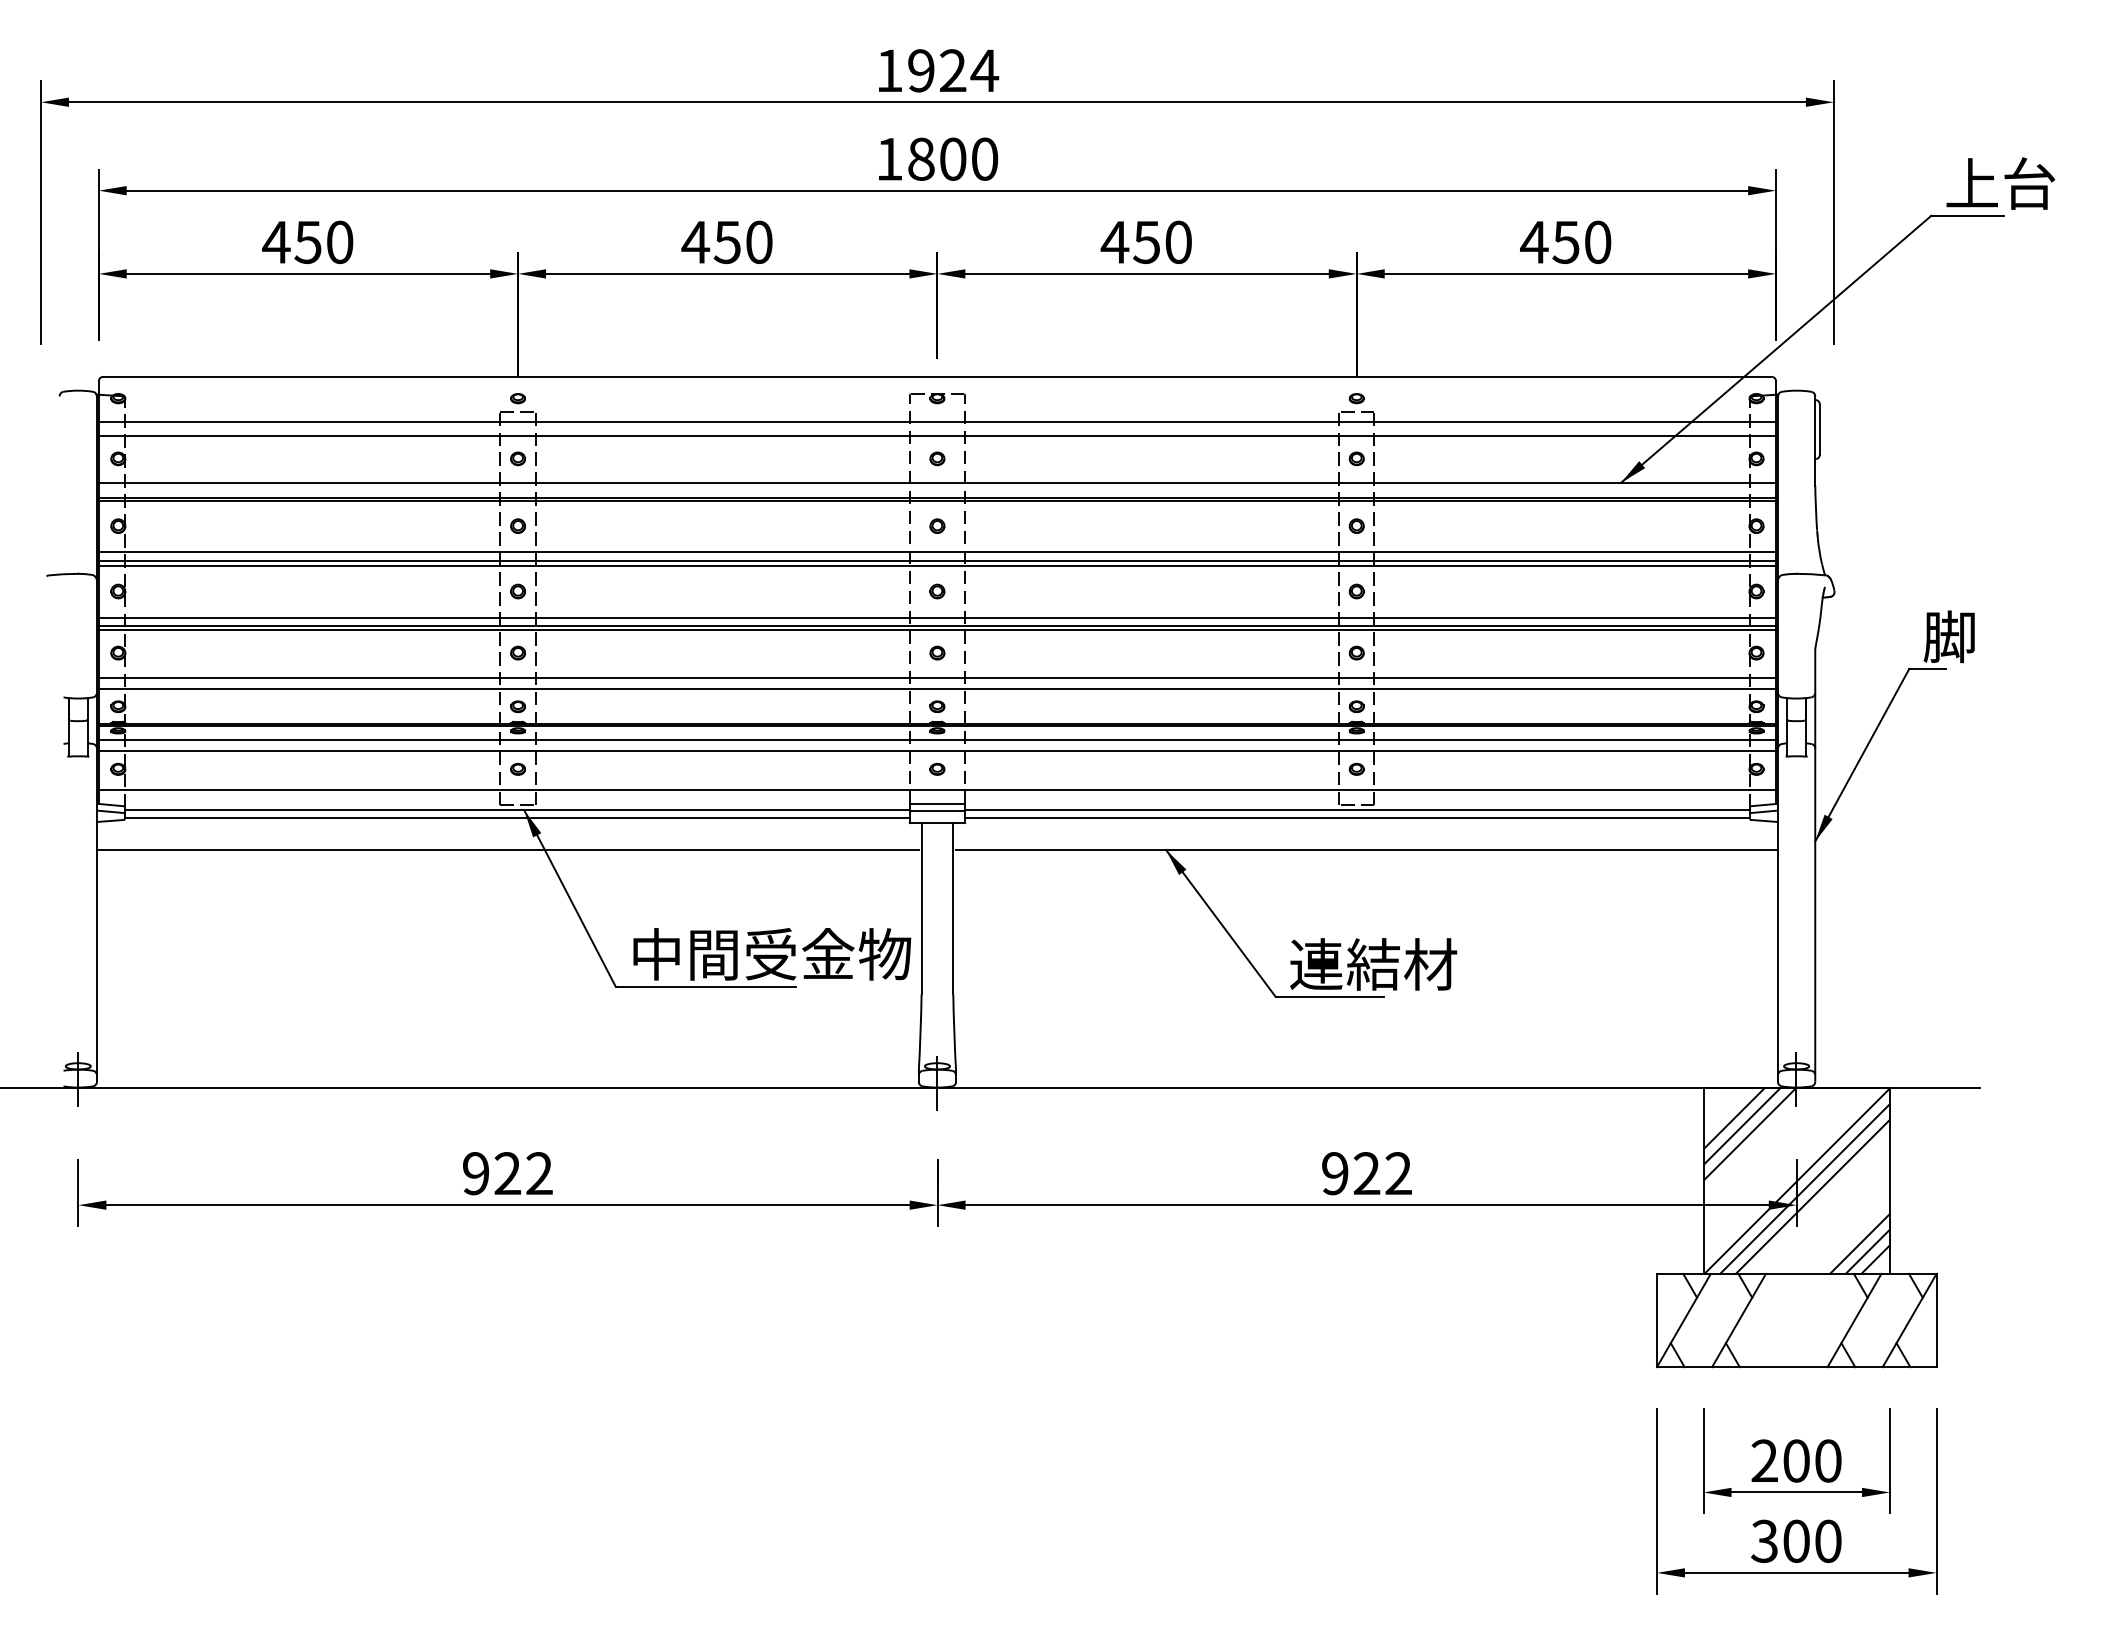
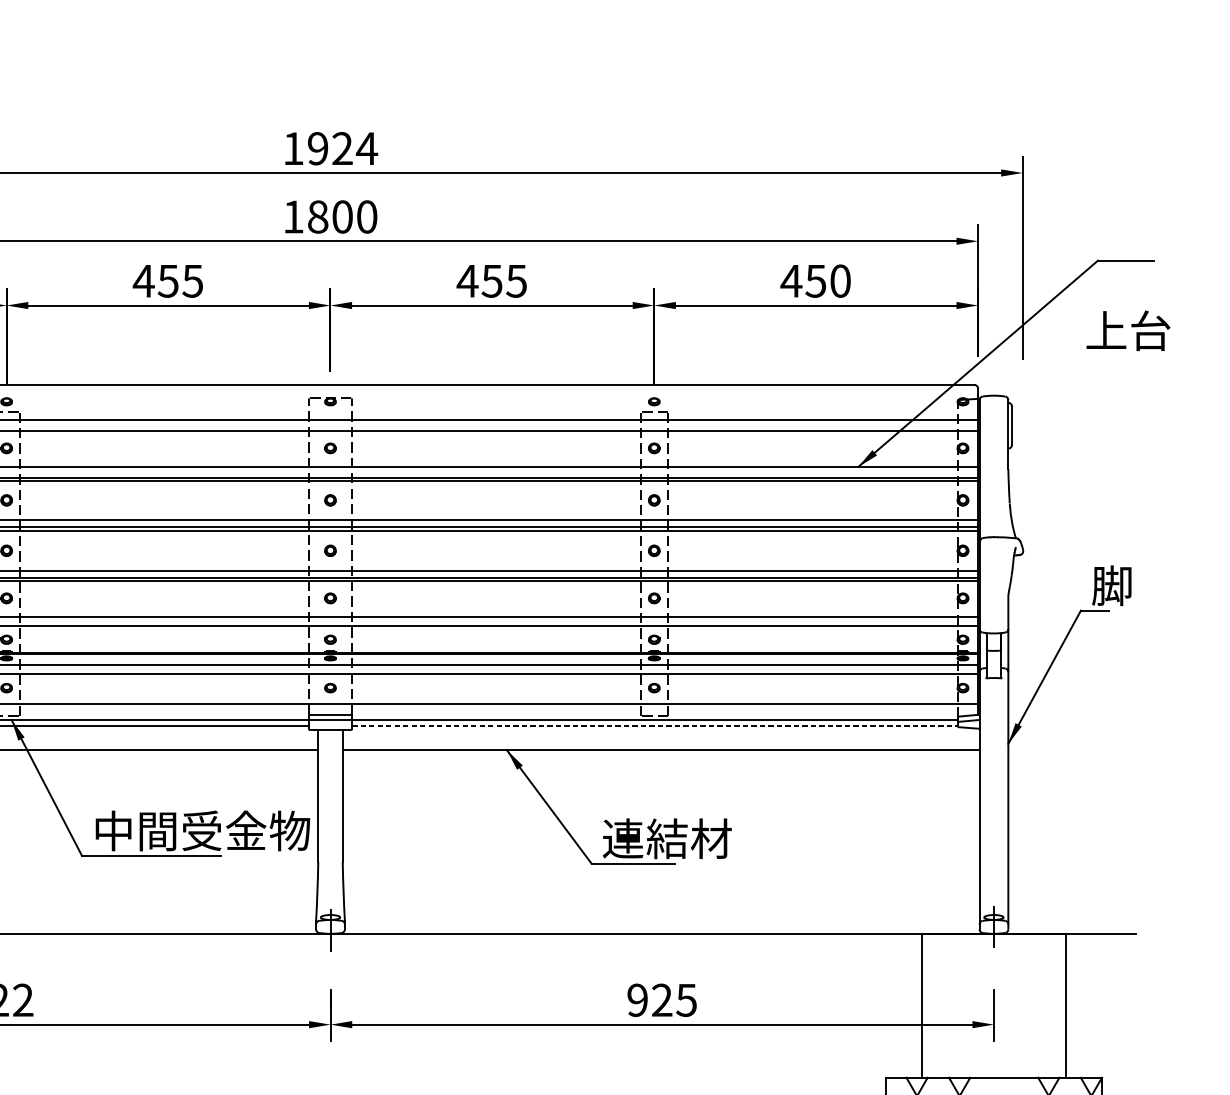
text: (2000, 183) -> (1128, 330), moved
text: (758, 241) -> (192, 280), 450 -> 455
text: (1177, 241) -> (515, 280), 450 -> 455
line: (1358, 818) -> (655, 726), solid -> dashed
text: (1397, 1173) -> (685, 1000), 922 -> 925
hatch: (1796, 1180) -> (993, 1005), removed

